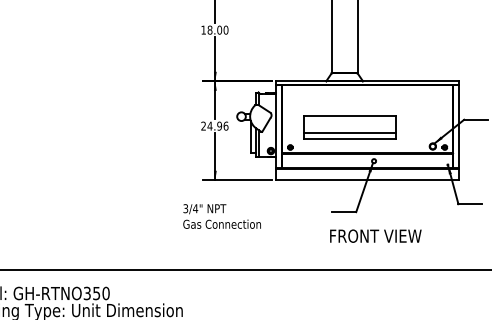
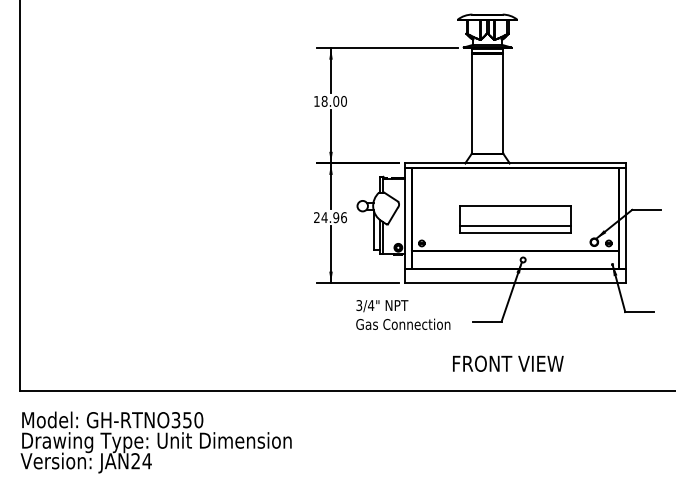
part: (350, 127) -> (515, 219), moved
text: (222, 216) -> (403, 314), moved
text: (376, 235) -> (508, 363), moved

